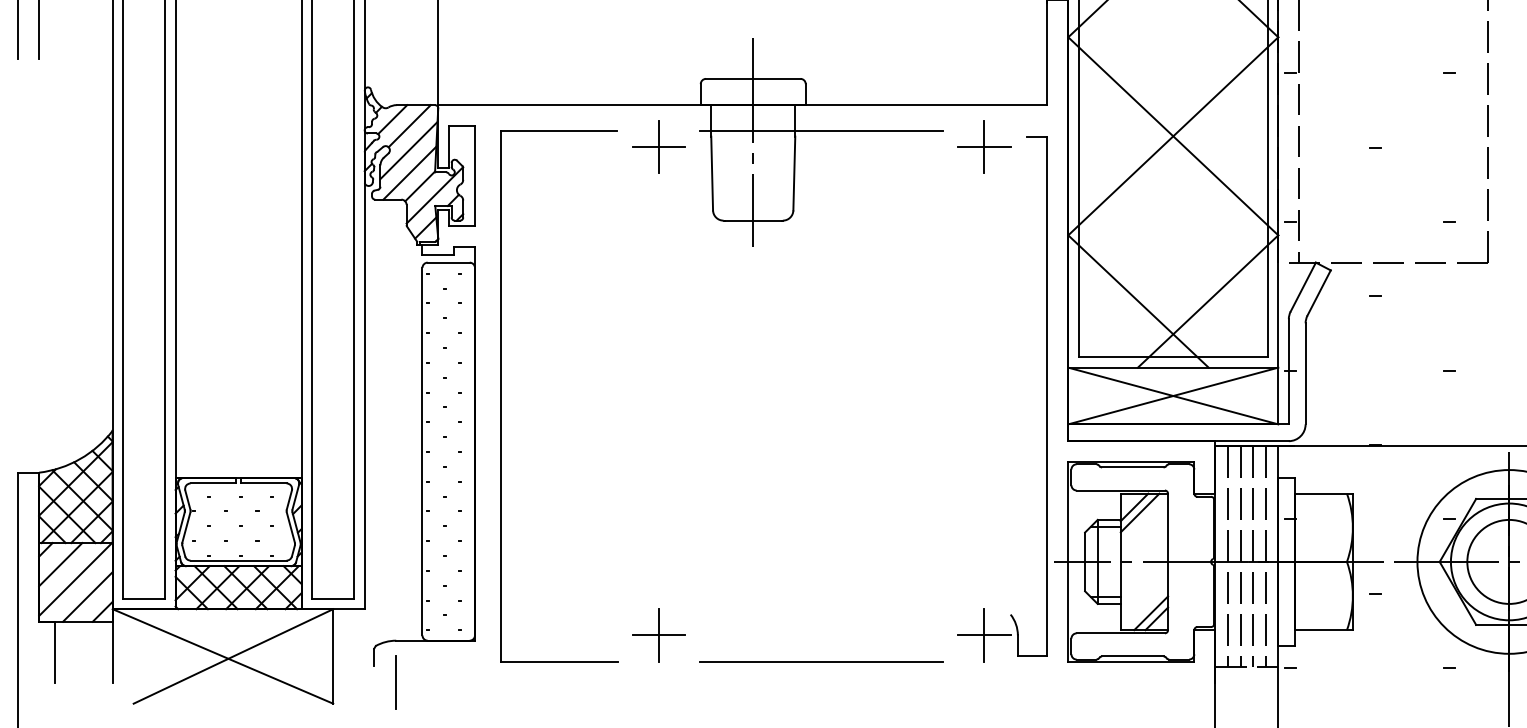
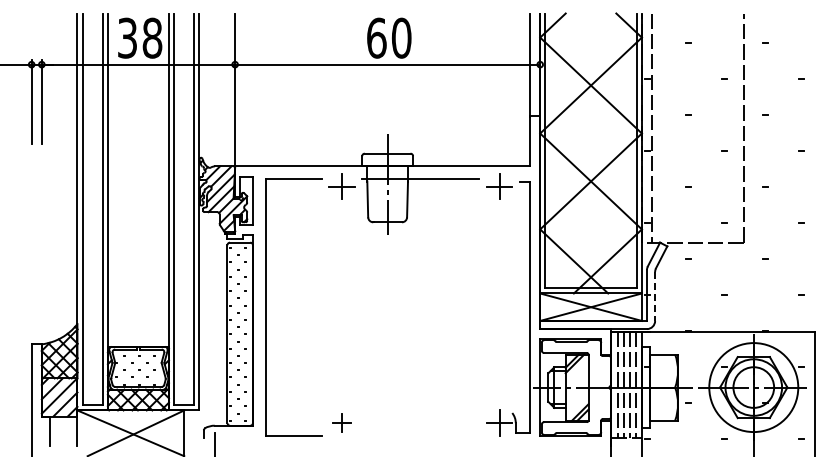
line: (1306, 373) -> (655, 296), solid -> dashed
part: (657, 634) -> (341, 422), size x0.7
line: (821, 660) -> (420, 435), removed

